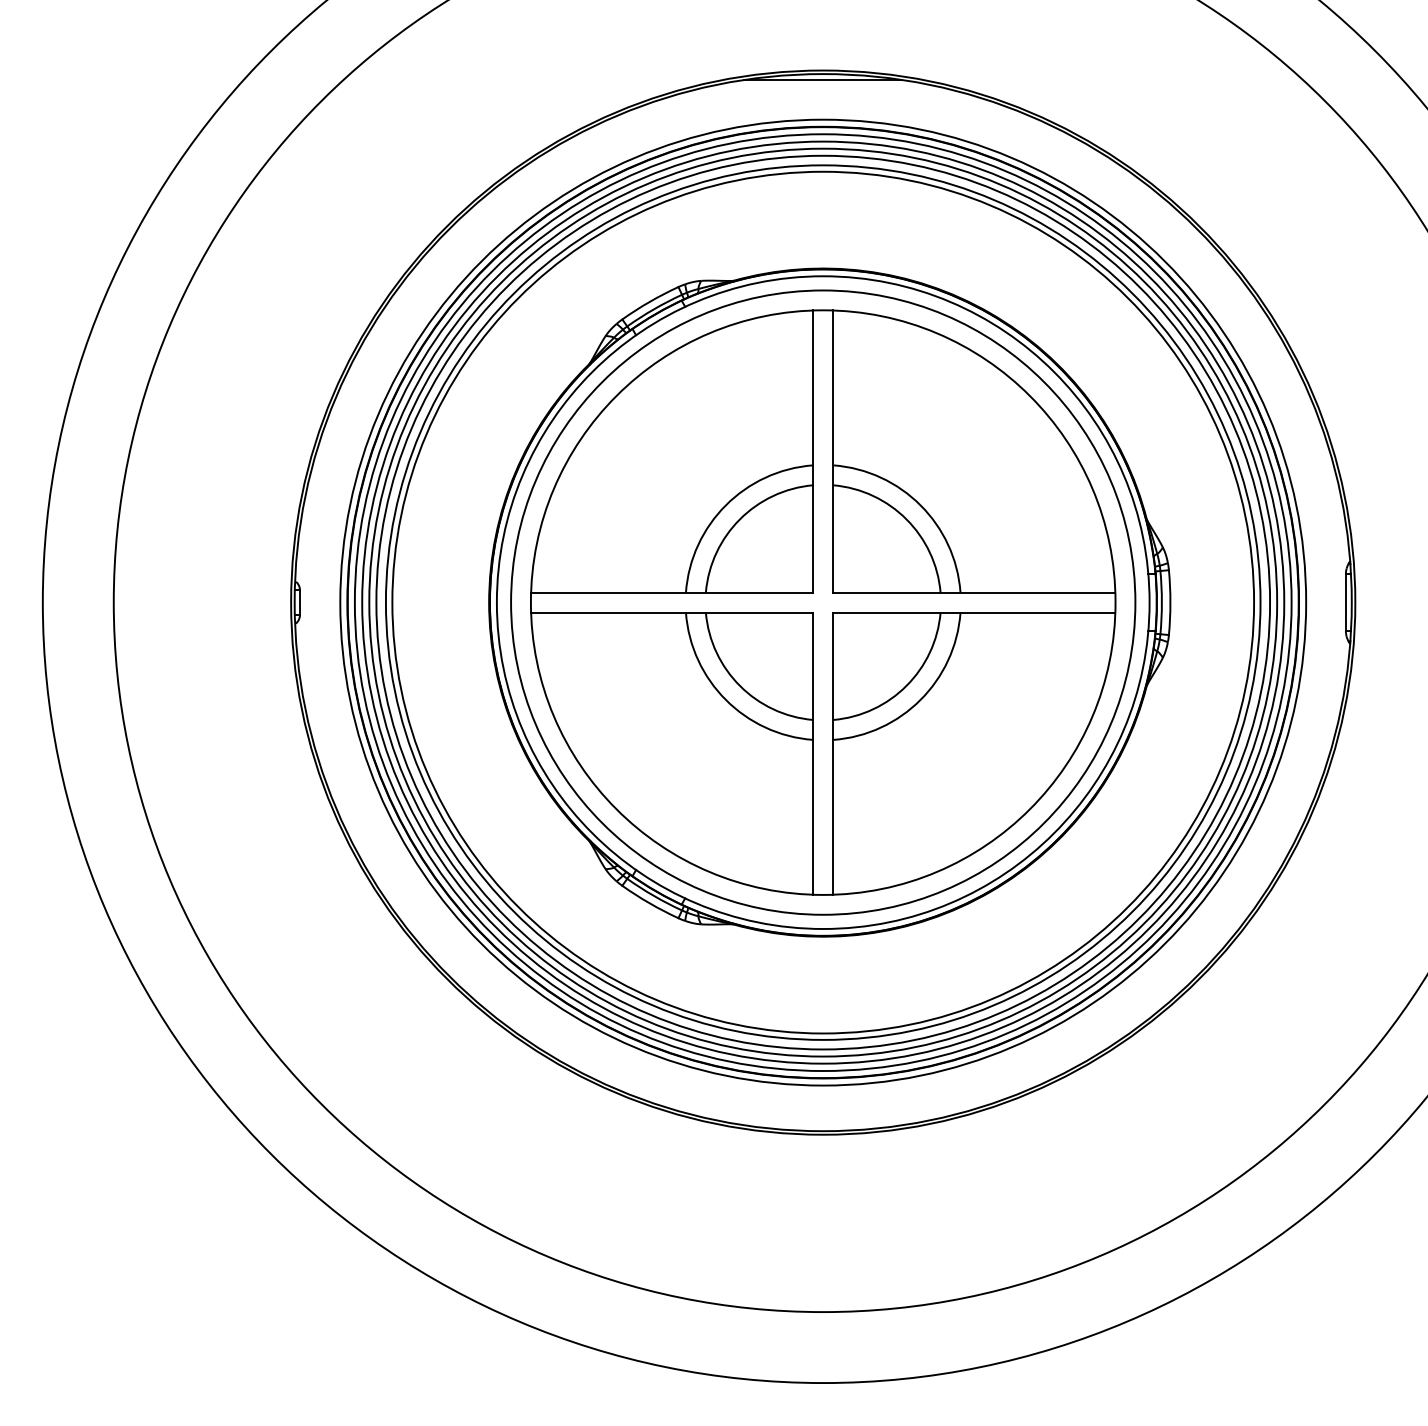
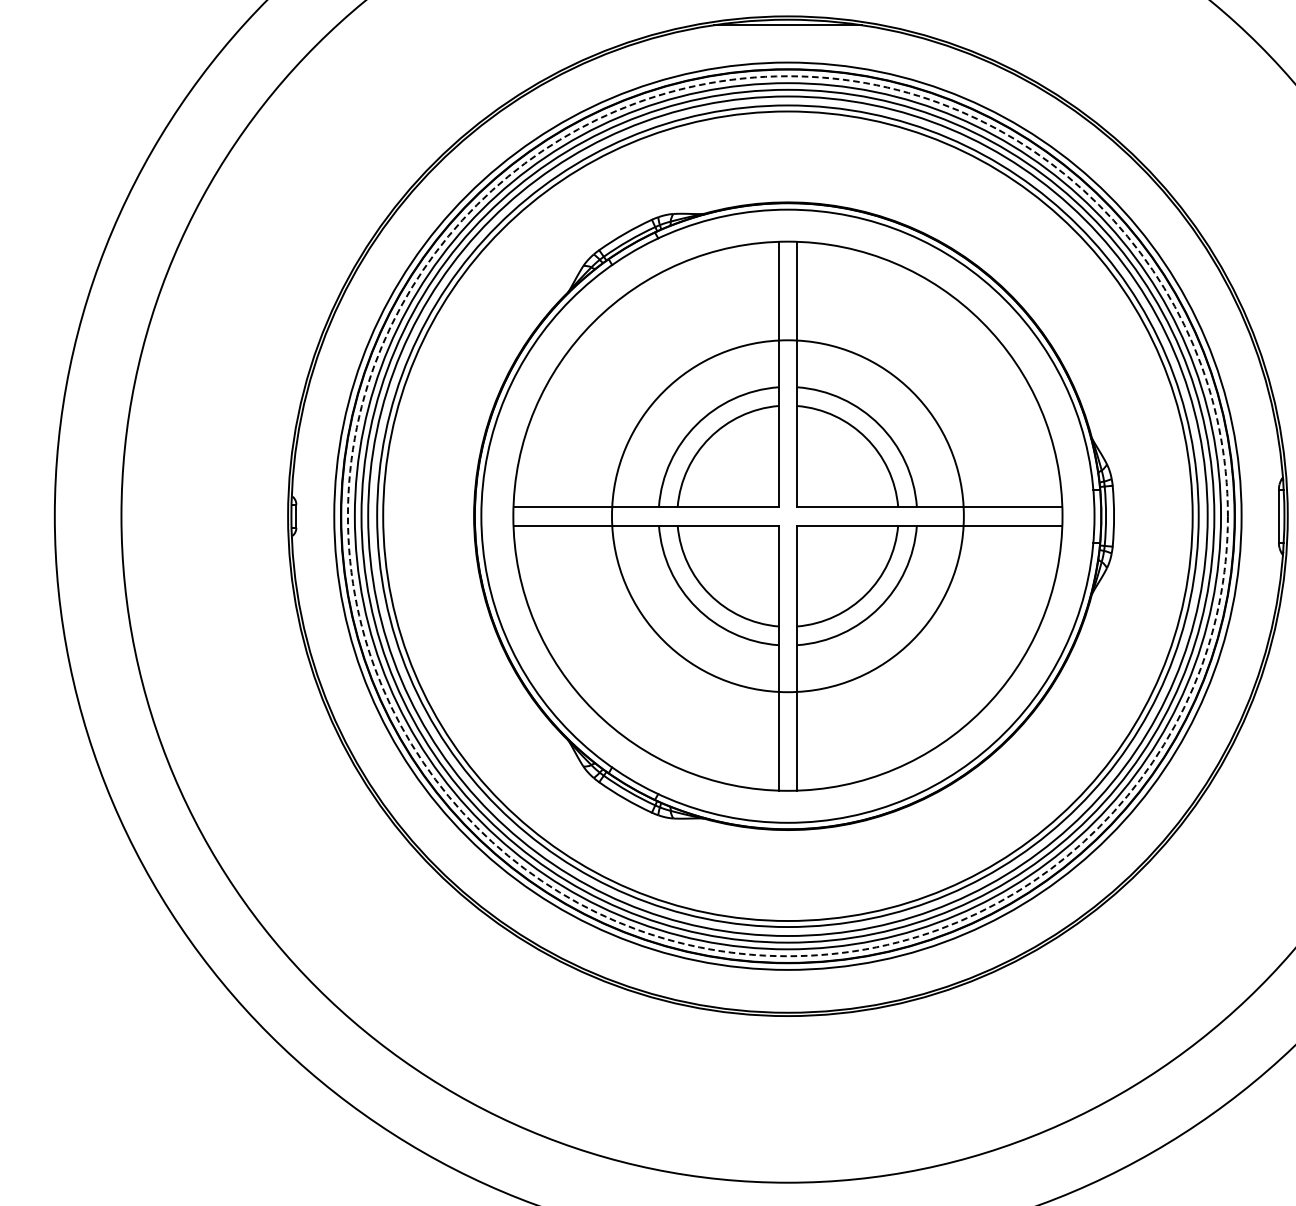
circle: (822, 602) -> (787, 516), solid -> dashed
circle: (823, 602) -> (788, 516), size x0.6

